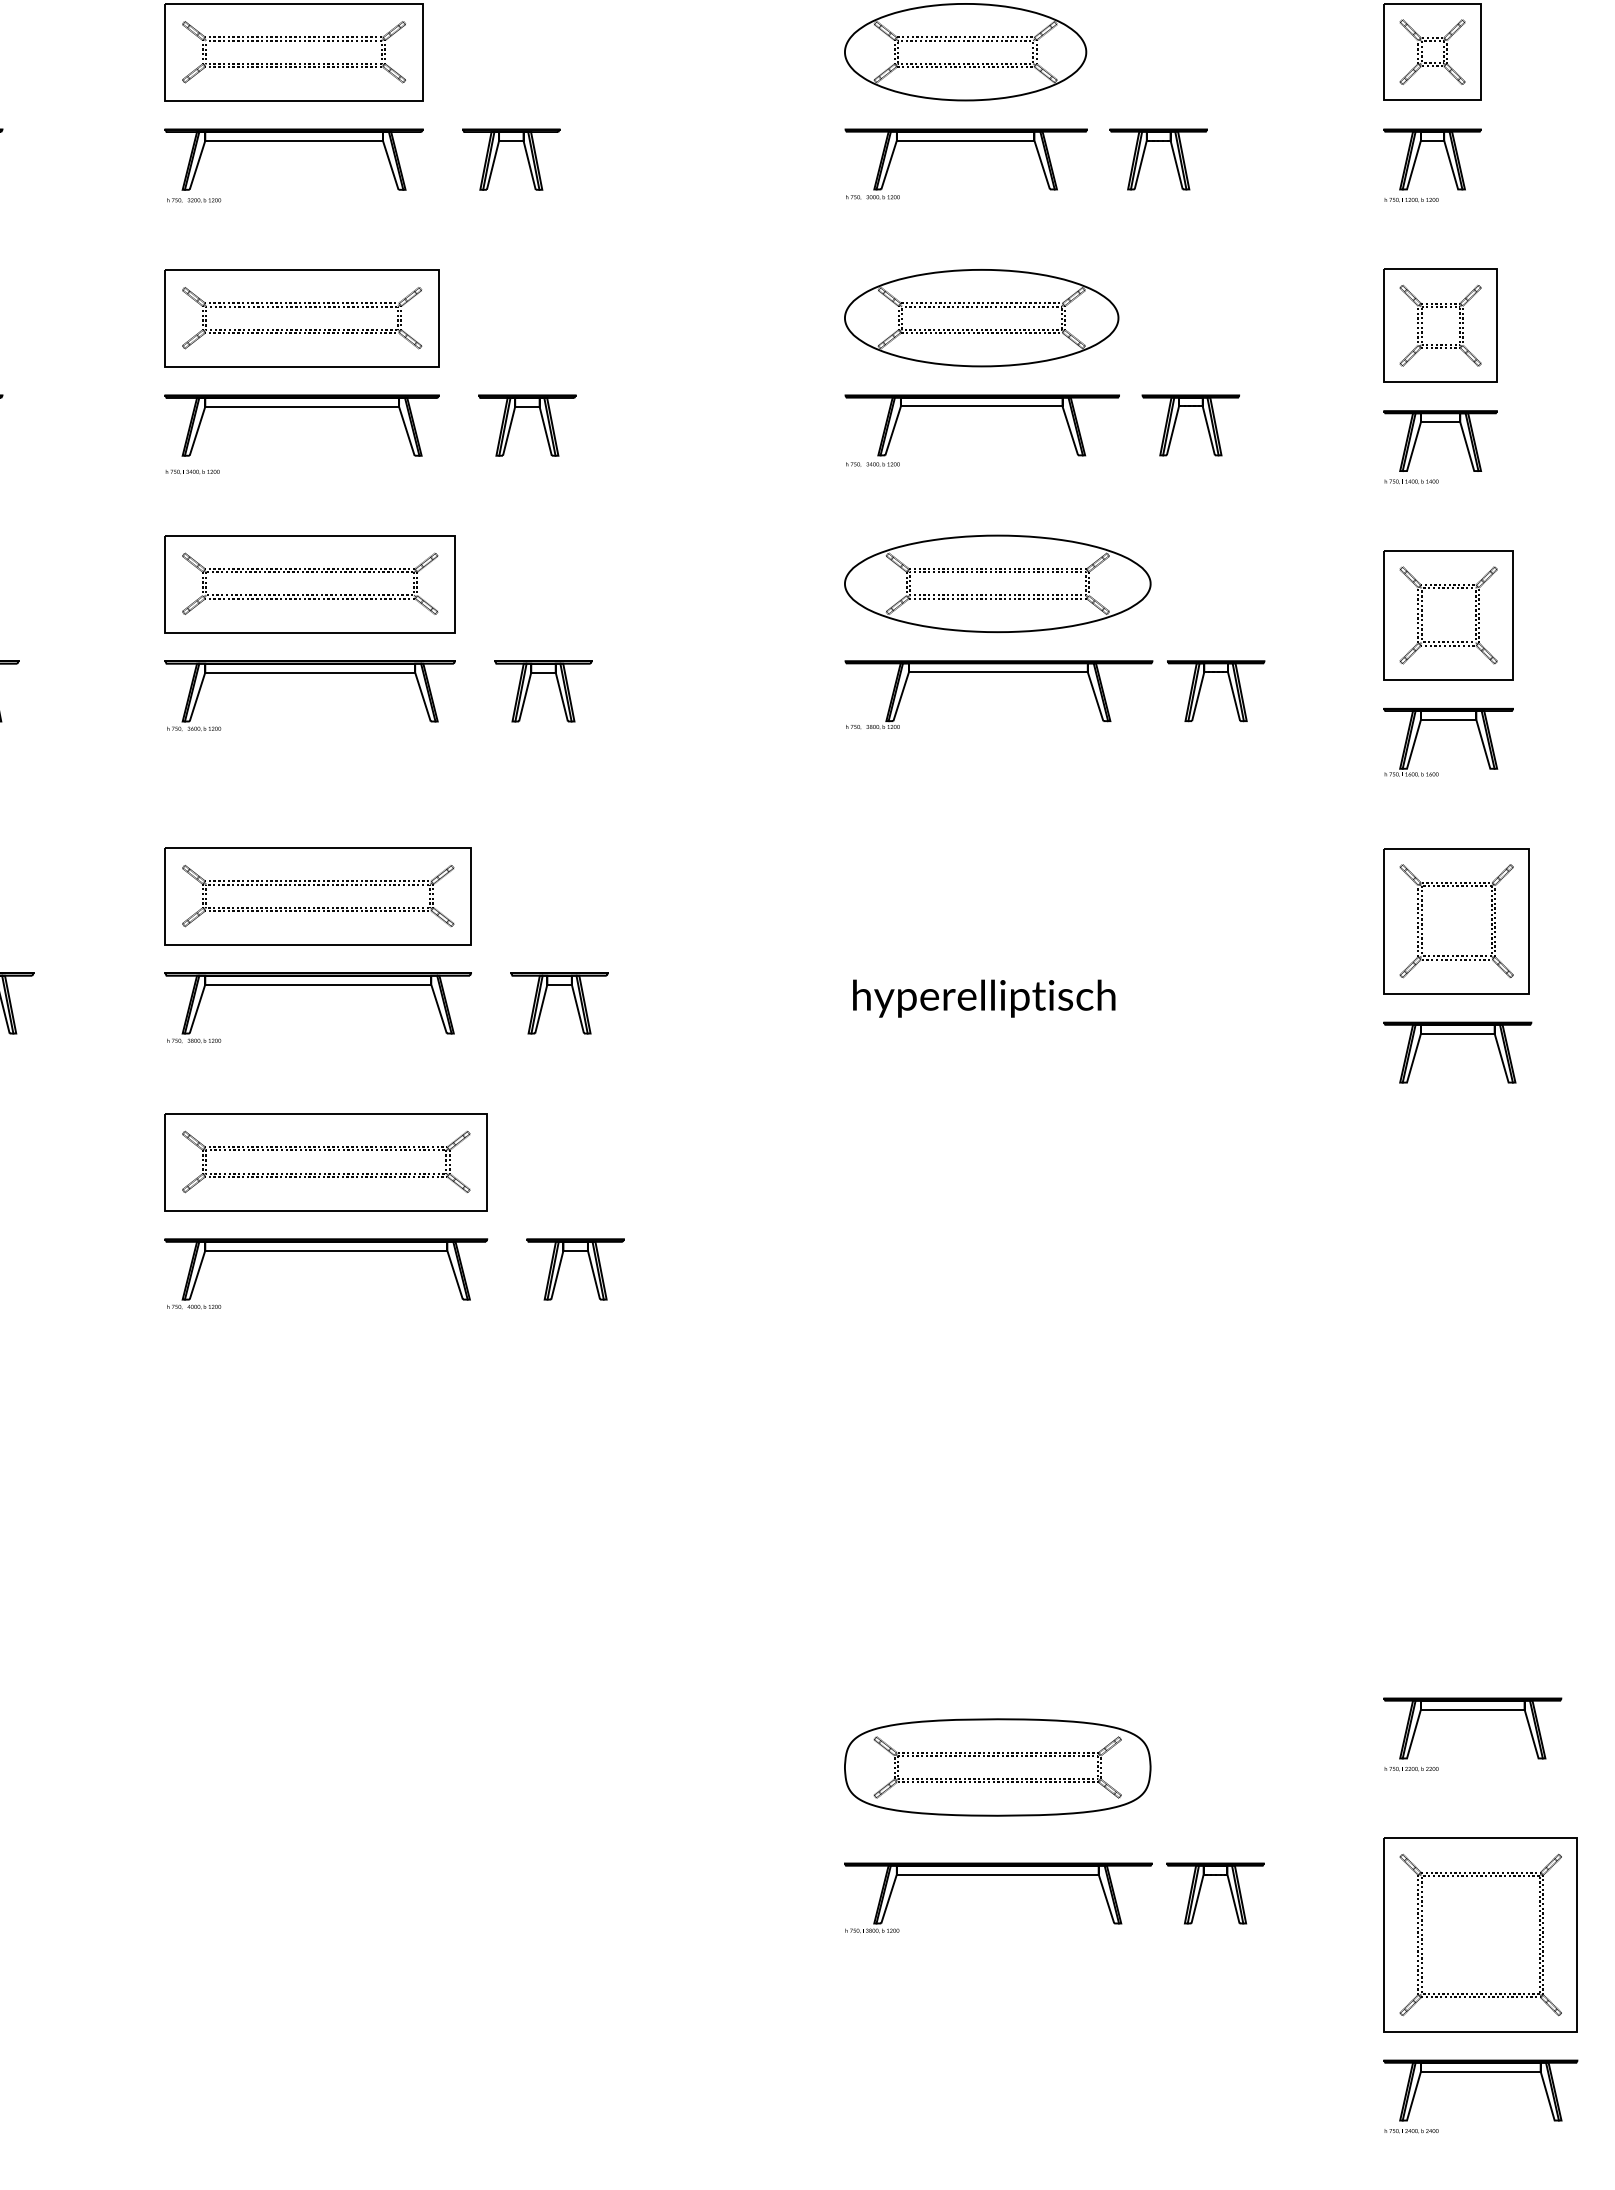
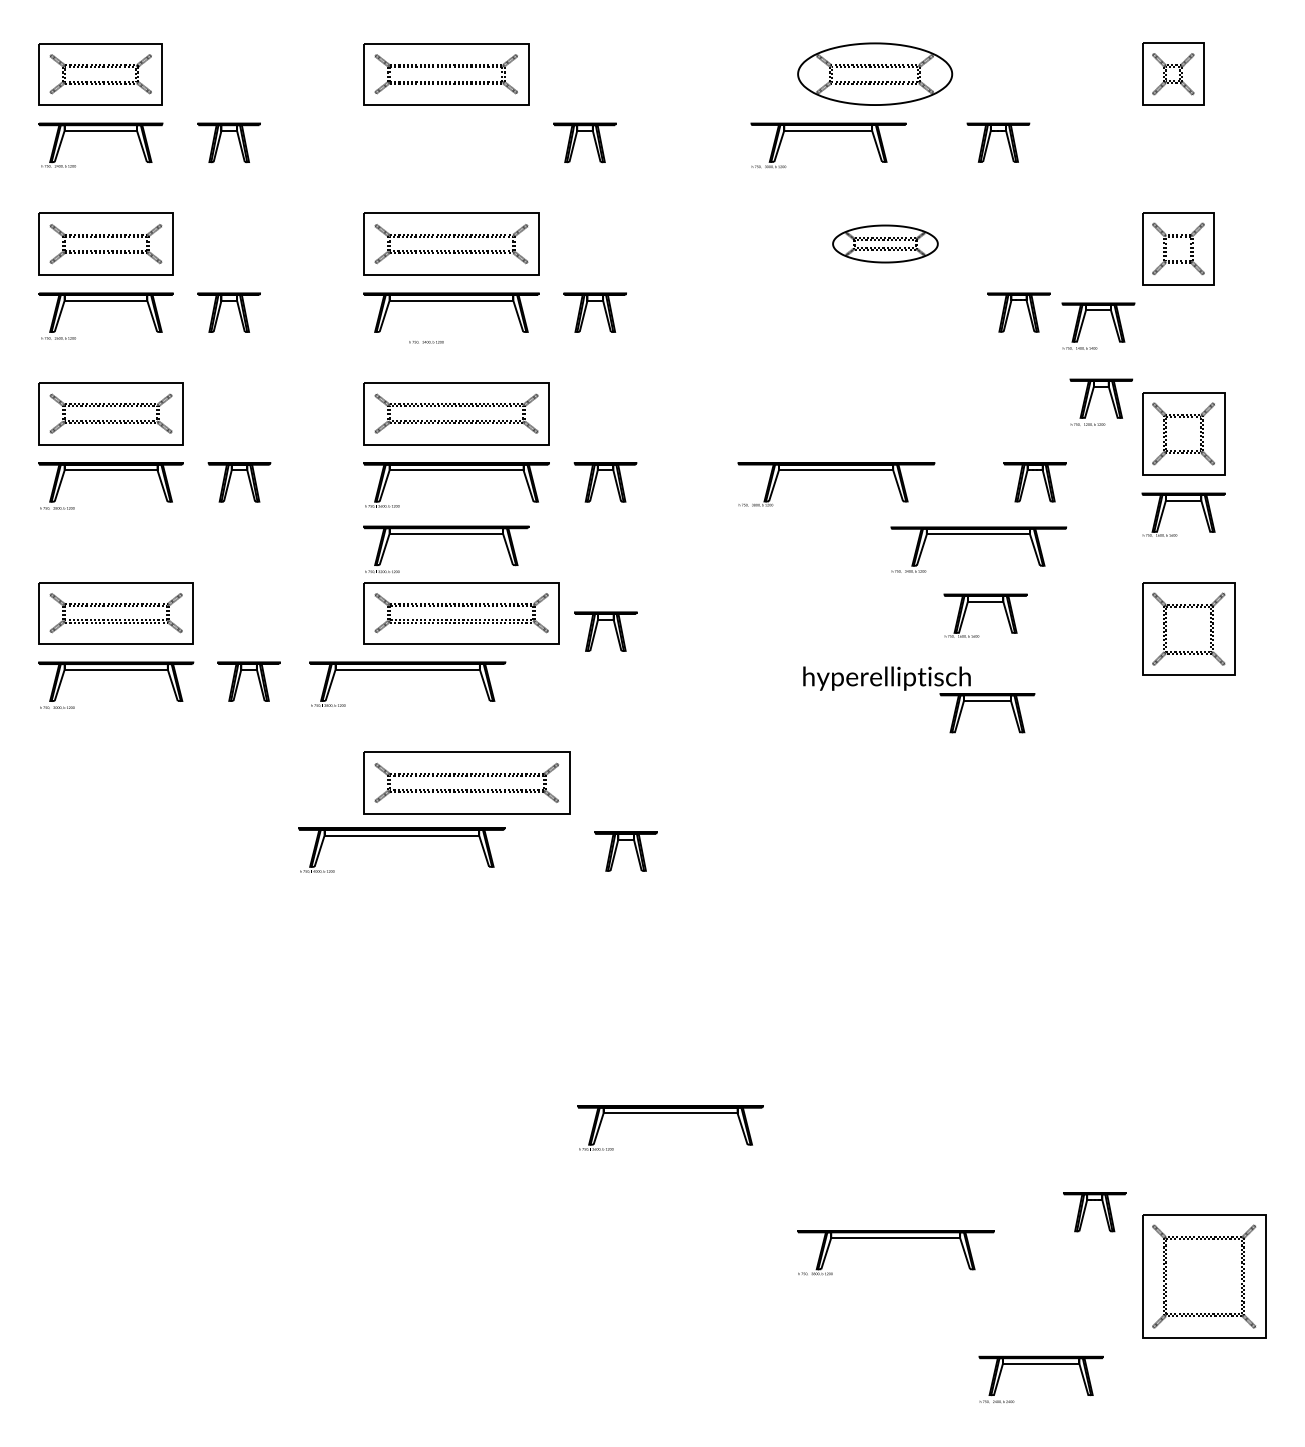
part: (294, 141) -> (446, 534), moved
part: (966, 141) -> (828, 131), moved
part: (1446, 157) -> (1110, 397), moved
part: (981, 317) -> (885, 243), size x0.6
part: (981, 406) -> (978, 534), moved
part: (1440, 422) -> (1098, 310), moved
text: (192, 472) -> (426, 342), moved
part: (997, 583) -> (895, 413), removed
part: (999, 672) -> (836, 470), moved
part: (1138, 879) -> (985, 602), added
part: (317, 985) -> (407, 670), moved
part: (544, 1001) -> (596, 630), moved
part: (1457, 1034) -> (987, 701), moved
part: (325, 1252) -> (401, 836), moved
part: (645, 1679) -> (670, 1113), added
part: (1471, 1710) -> (1198, 1133), removed
part: (997, 1767) -> (895, 1169), removed
part: (1201, 1892) -> (1085, 1211), moved
part: (1479, 2072) -> (1040, 1364), moved

